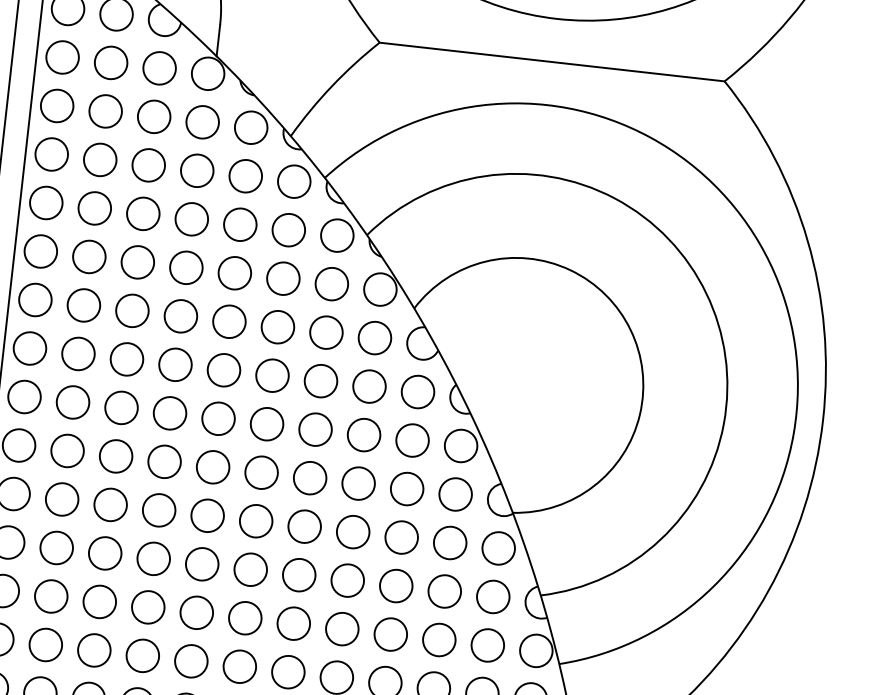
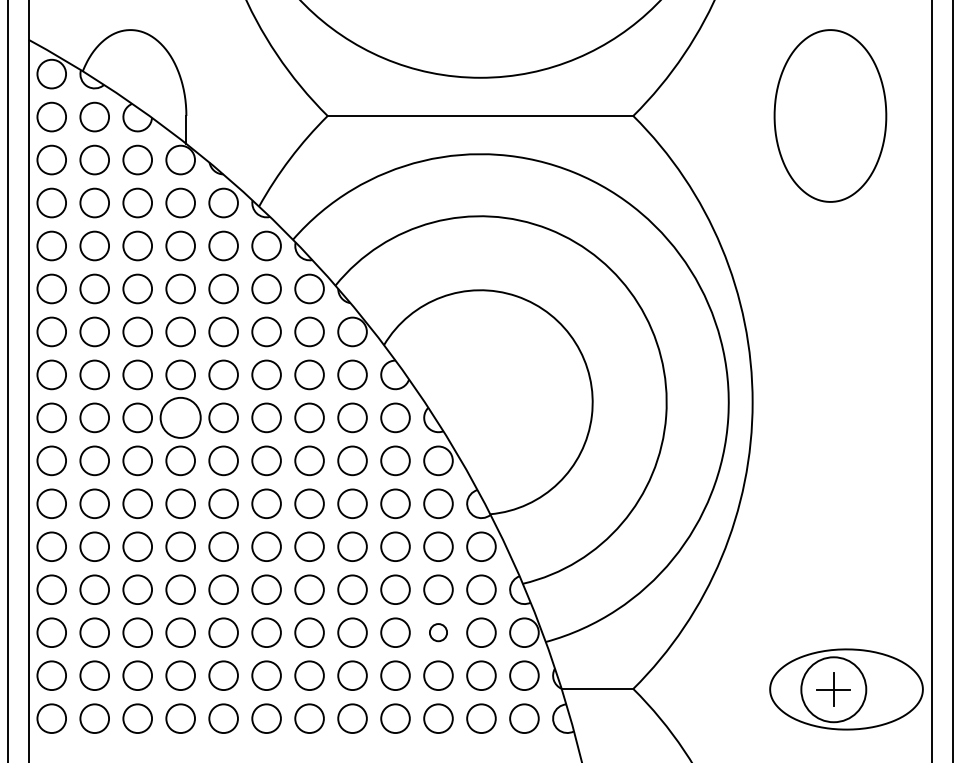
circle: (175, 364) -> (180, 417), size x1.4
circle: (439, 639) -> (438, 632), size x0.6

